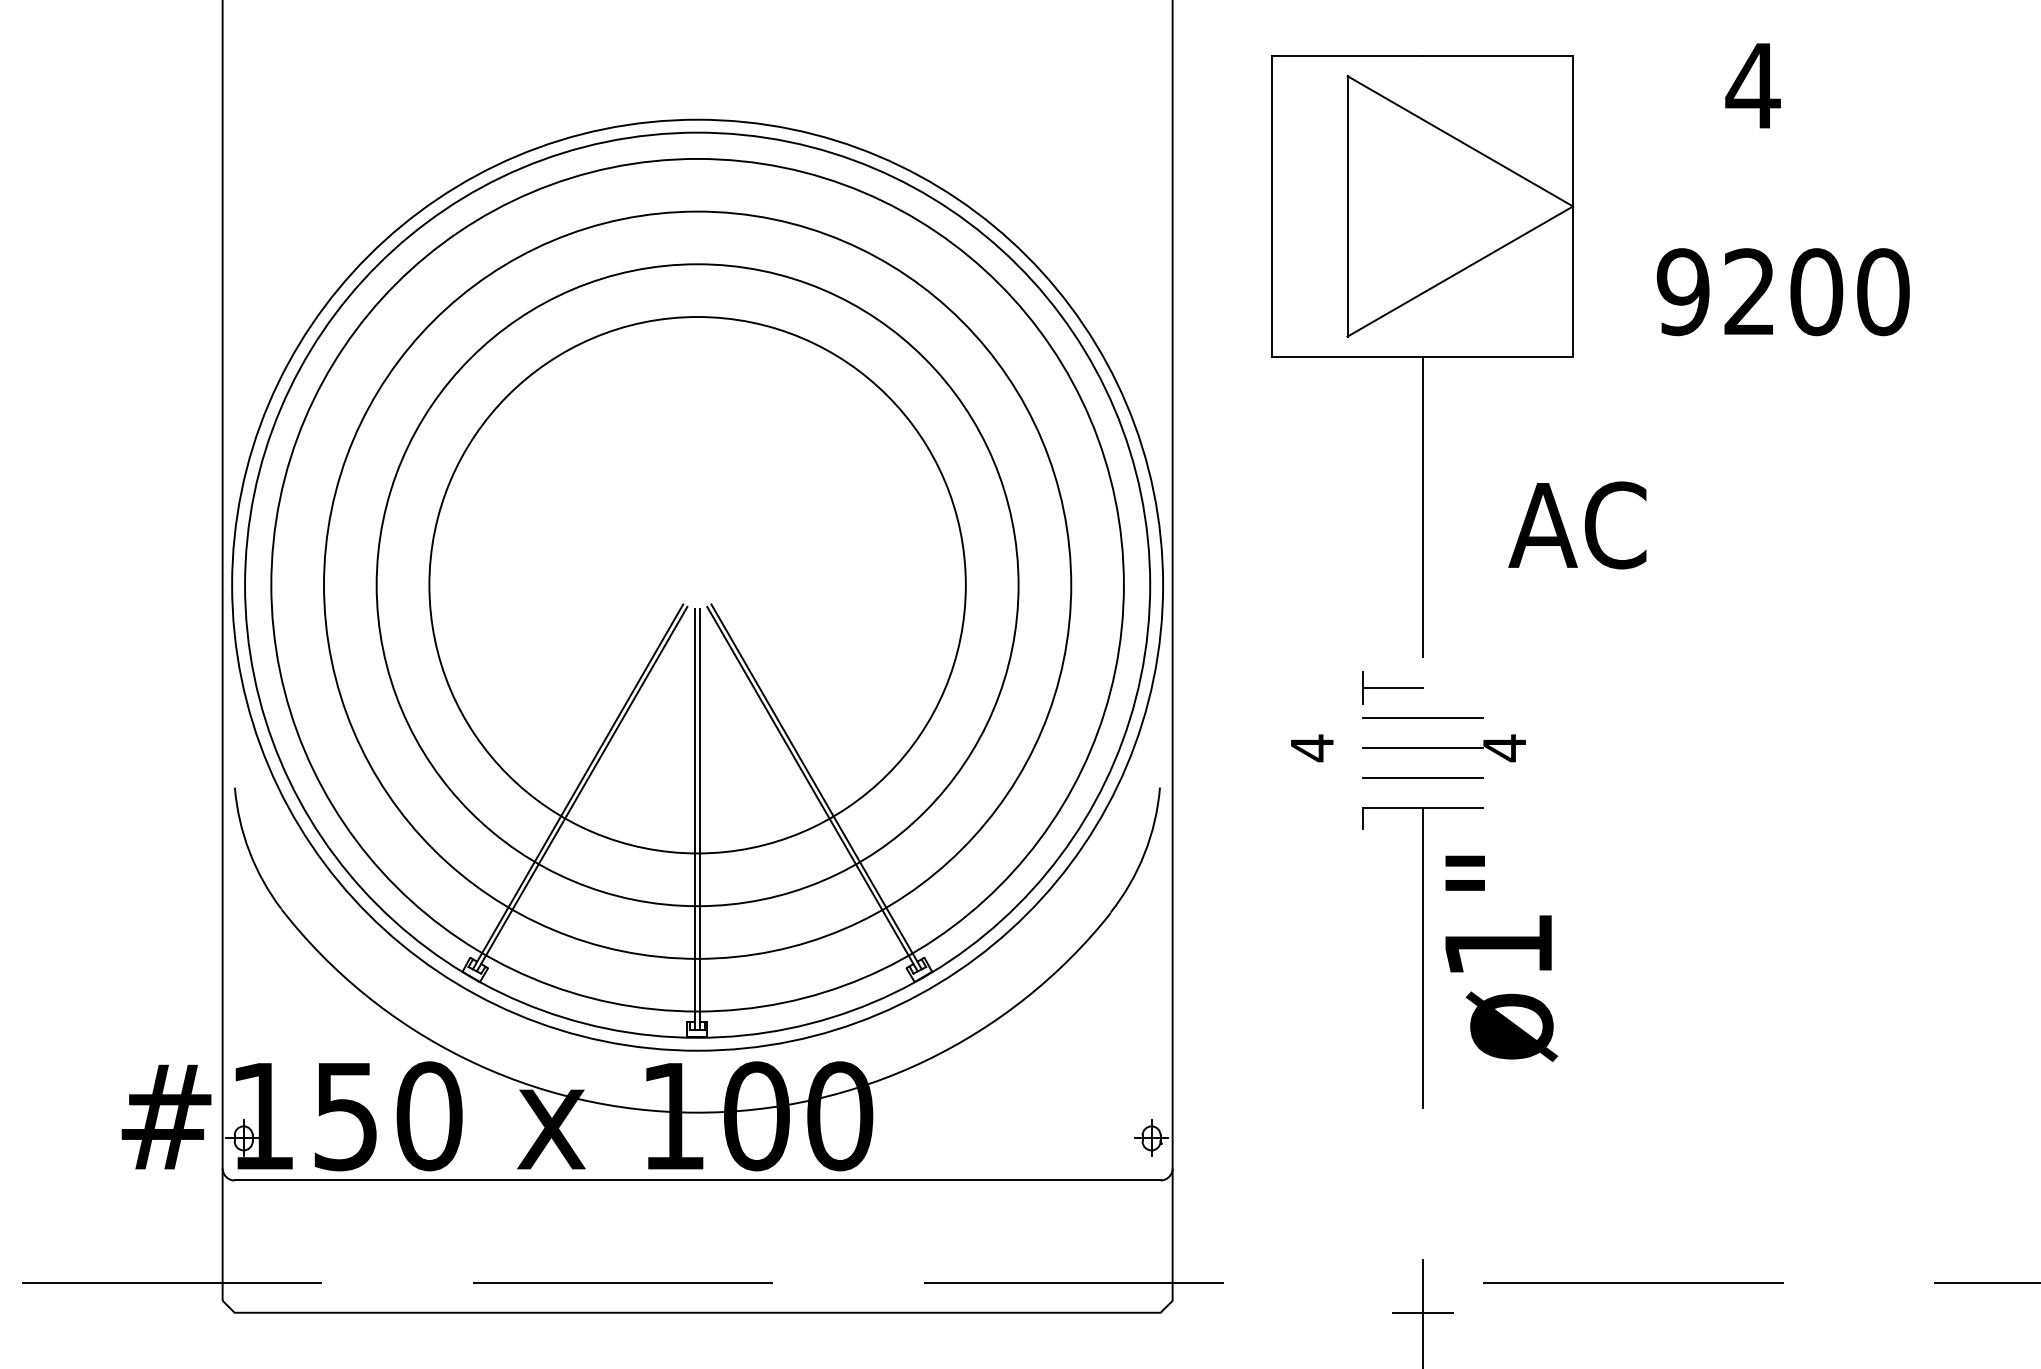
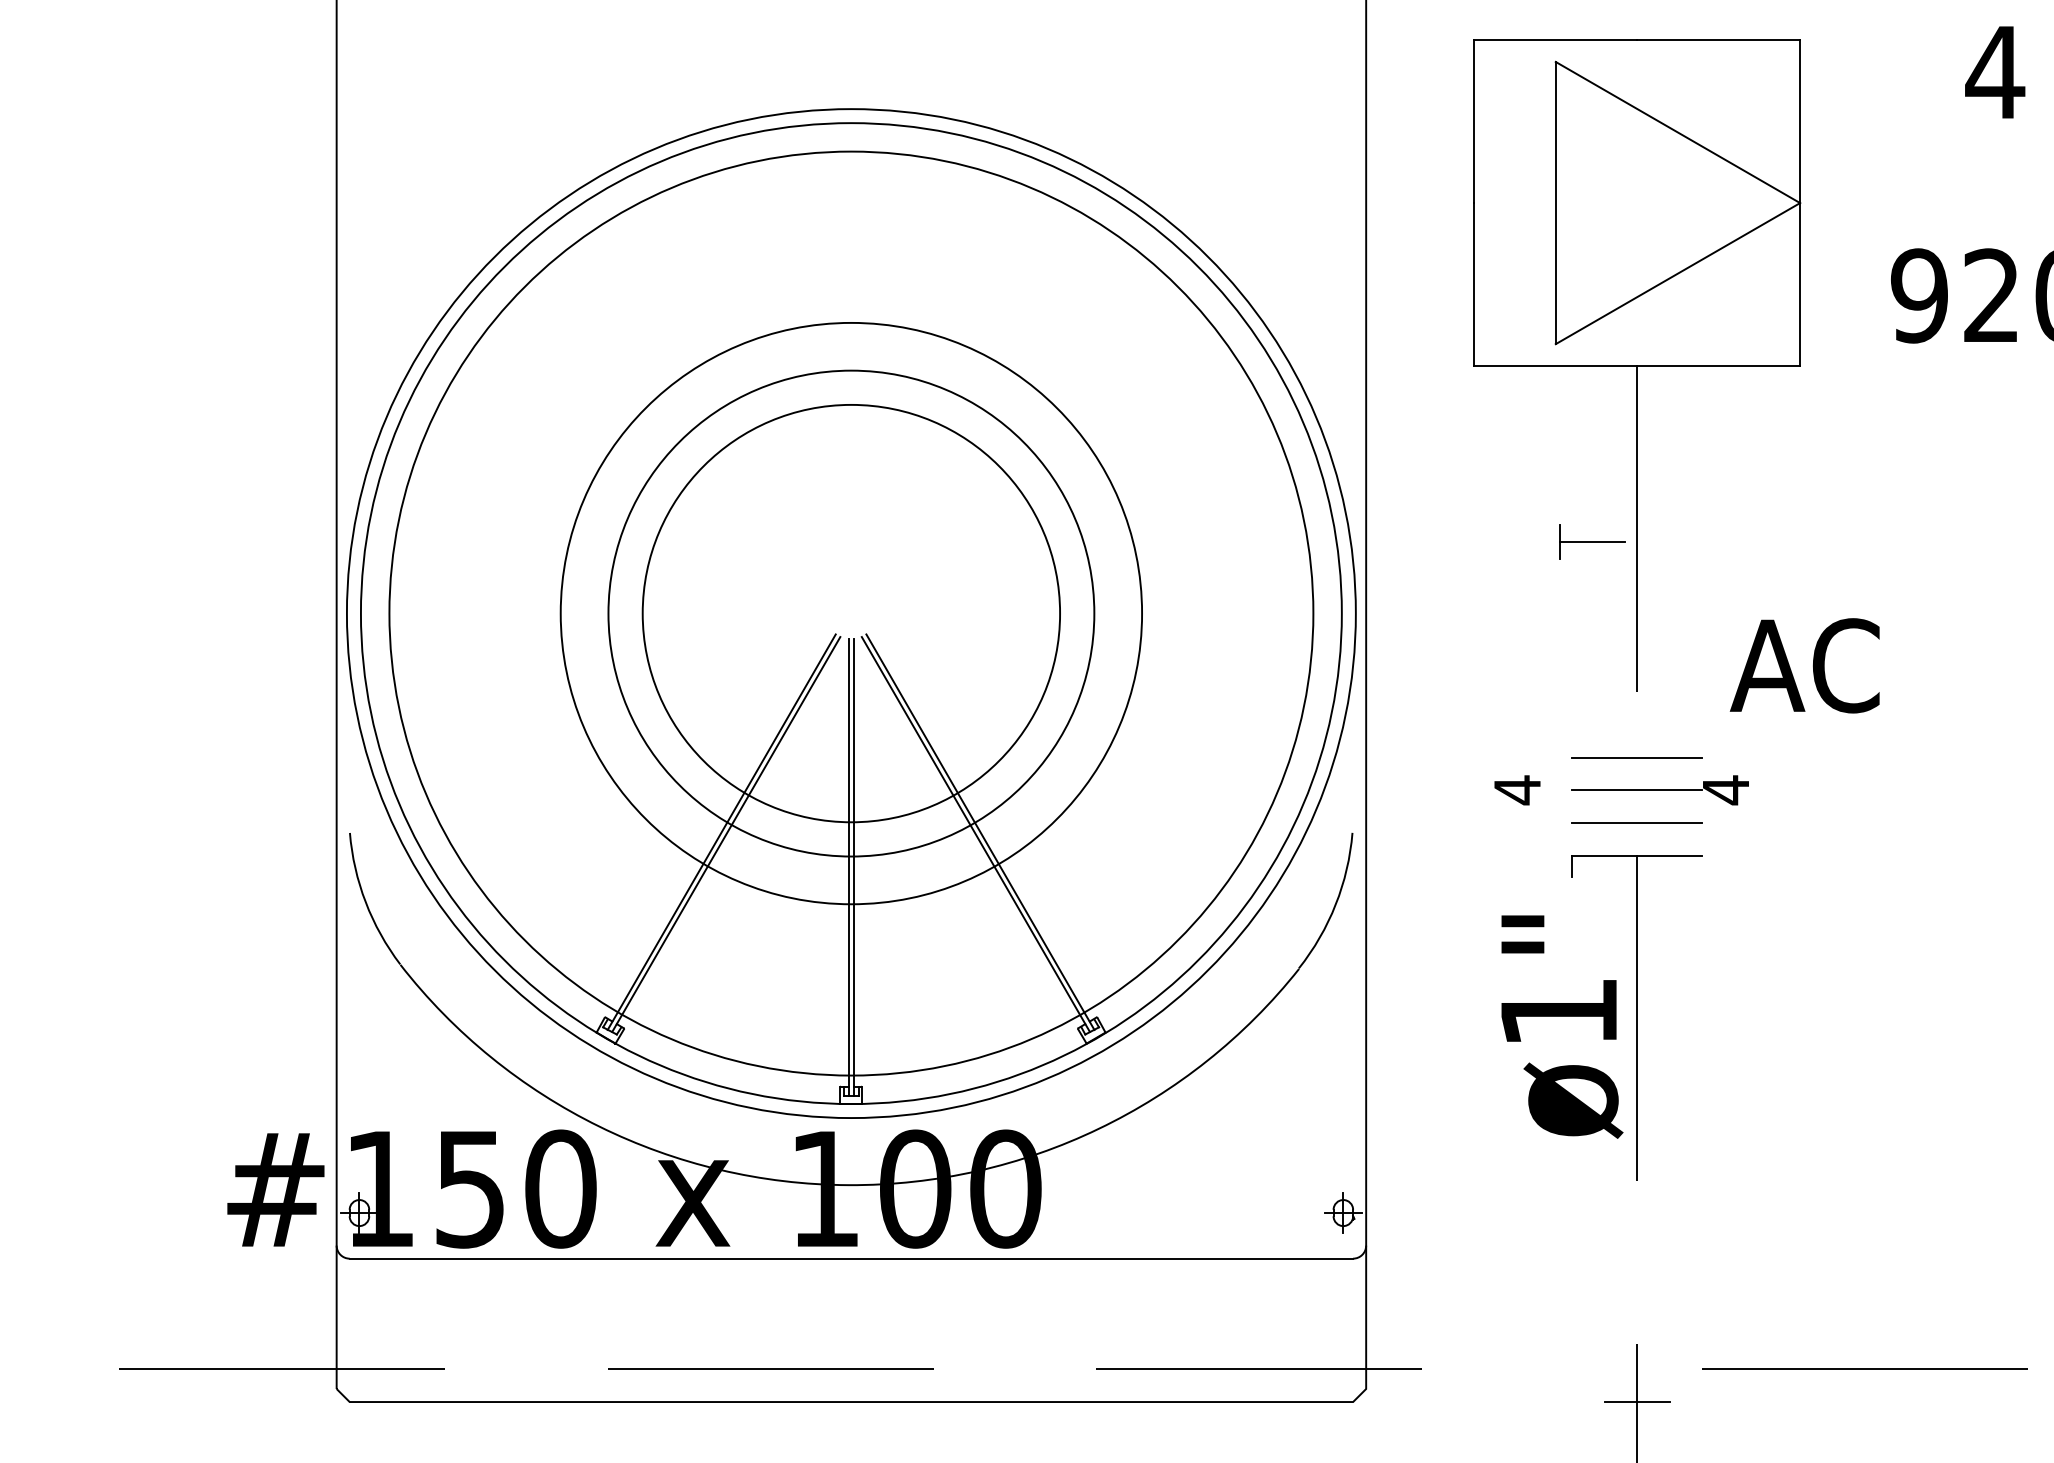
text: (1577, 525) -> (1804, 665), moved
circle: (697, 584) -> (851, 612), size x0.6
circle: (697, 585) -> (851, 613), size x0.6
part: (1392, 687) -> (1592, 541), moved
text: (1501, 958) -> (1562, 1026), moved

